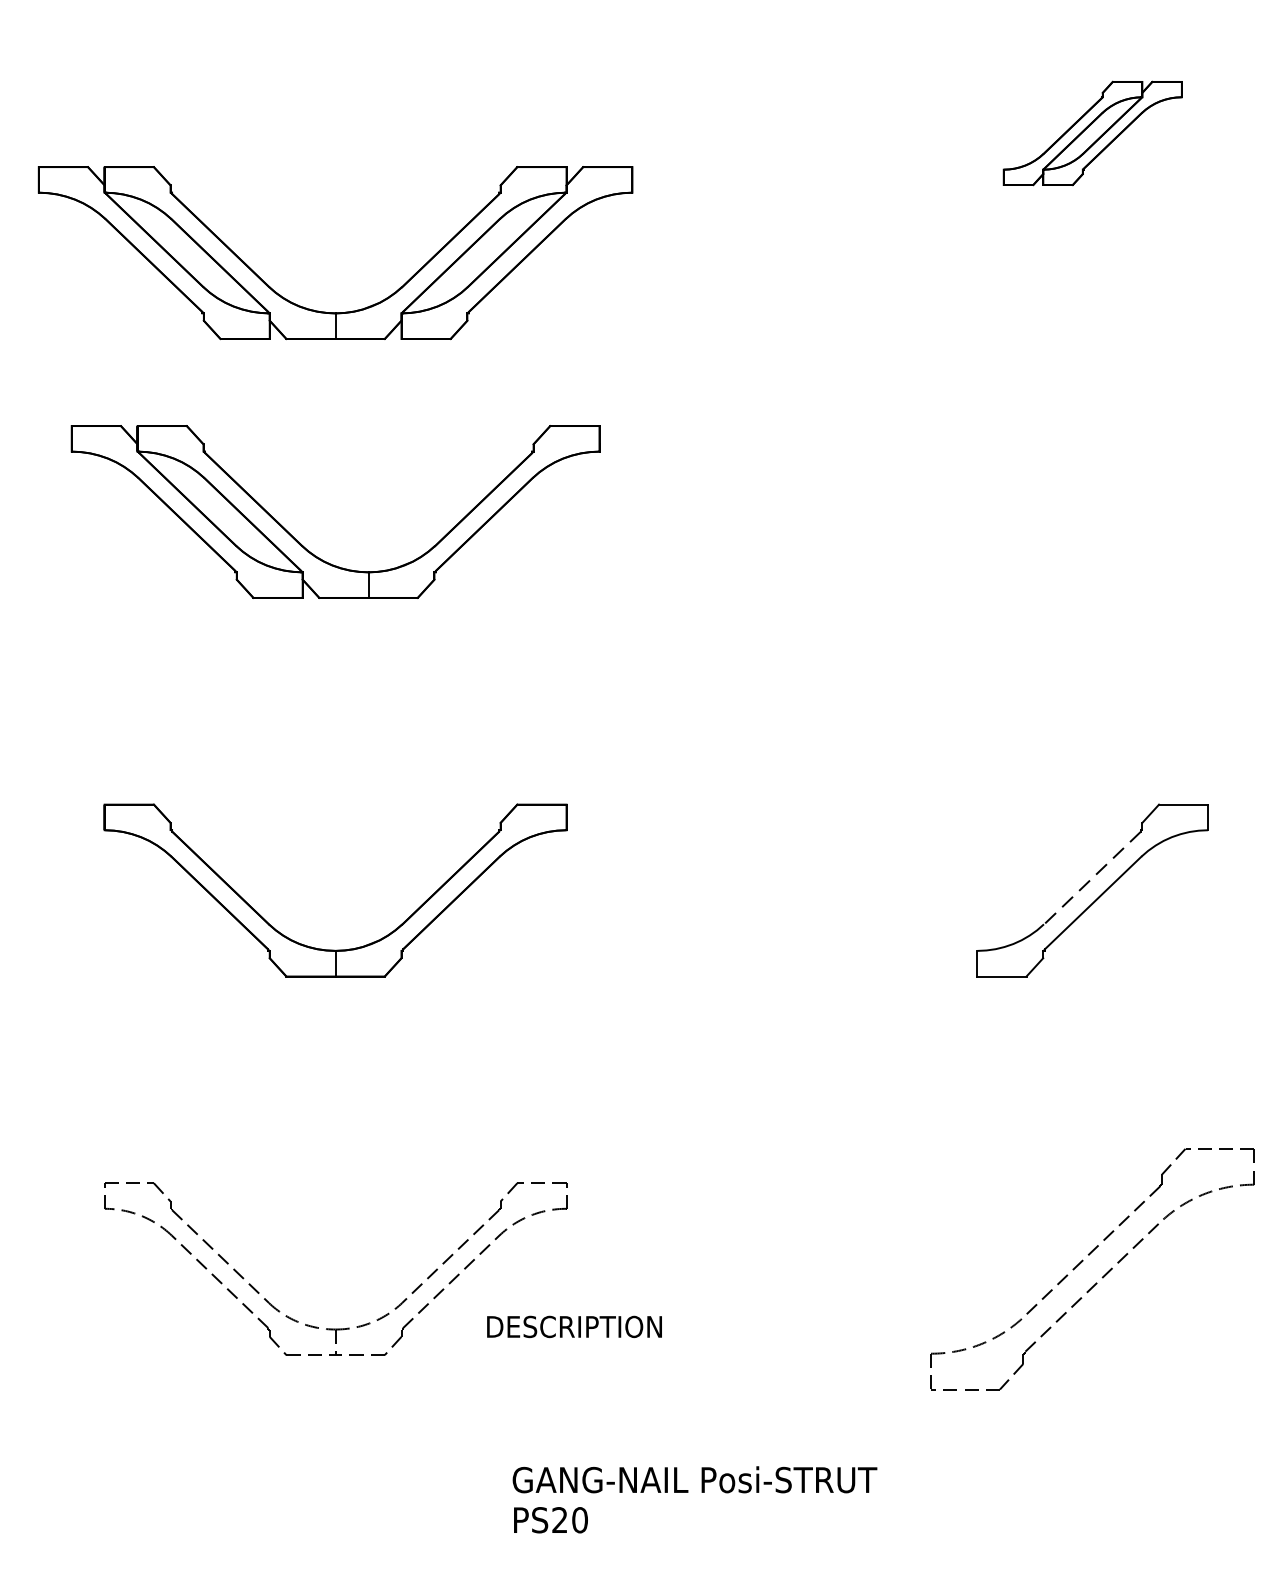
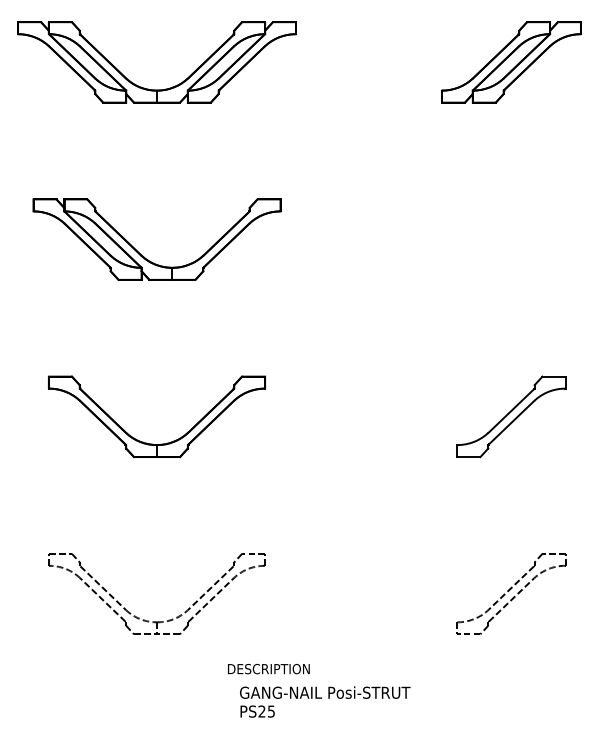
part: (1092, 133) -> (511, 62), size x1.67
part: (334, 310) -> (156, 89), moved
line: (1090, 879) -> (510, 411), dashed -> solid
part: (1092, 1267) -> (511, 593), size x0.71
text: (573, 1327) -> (268, 669), moved
text: (580, 1520) -> (271, 711), PS20 -> PS25

